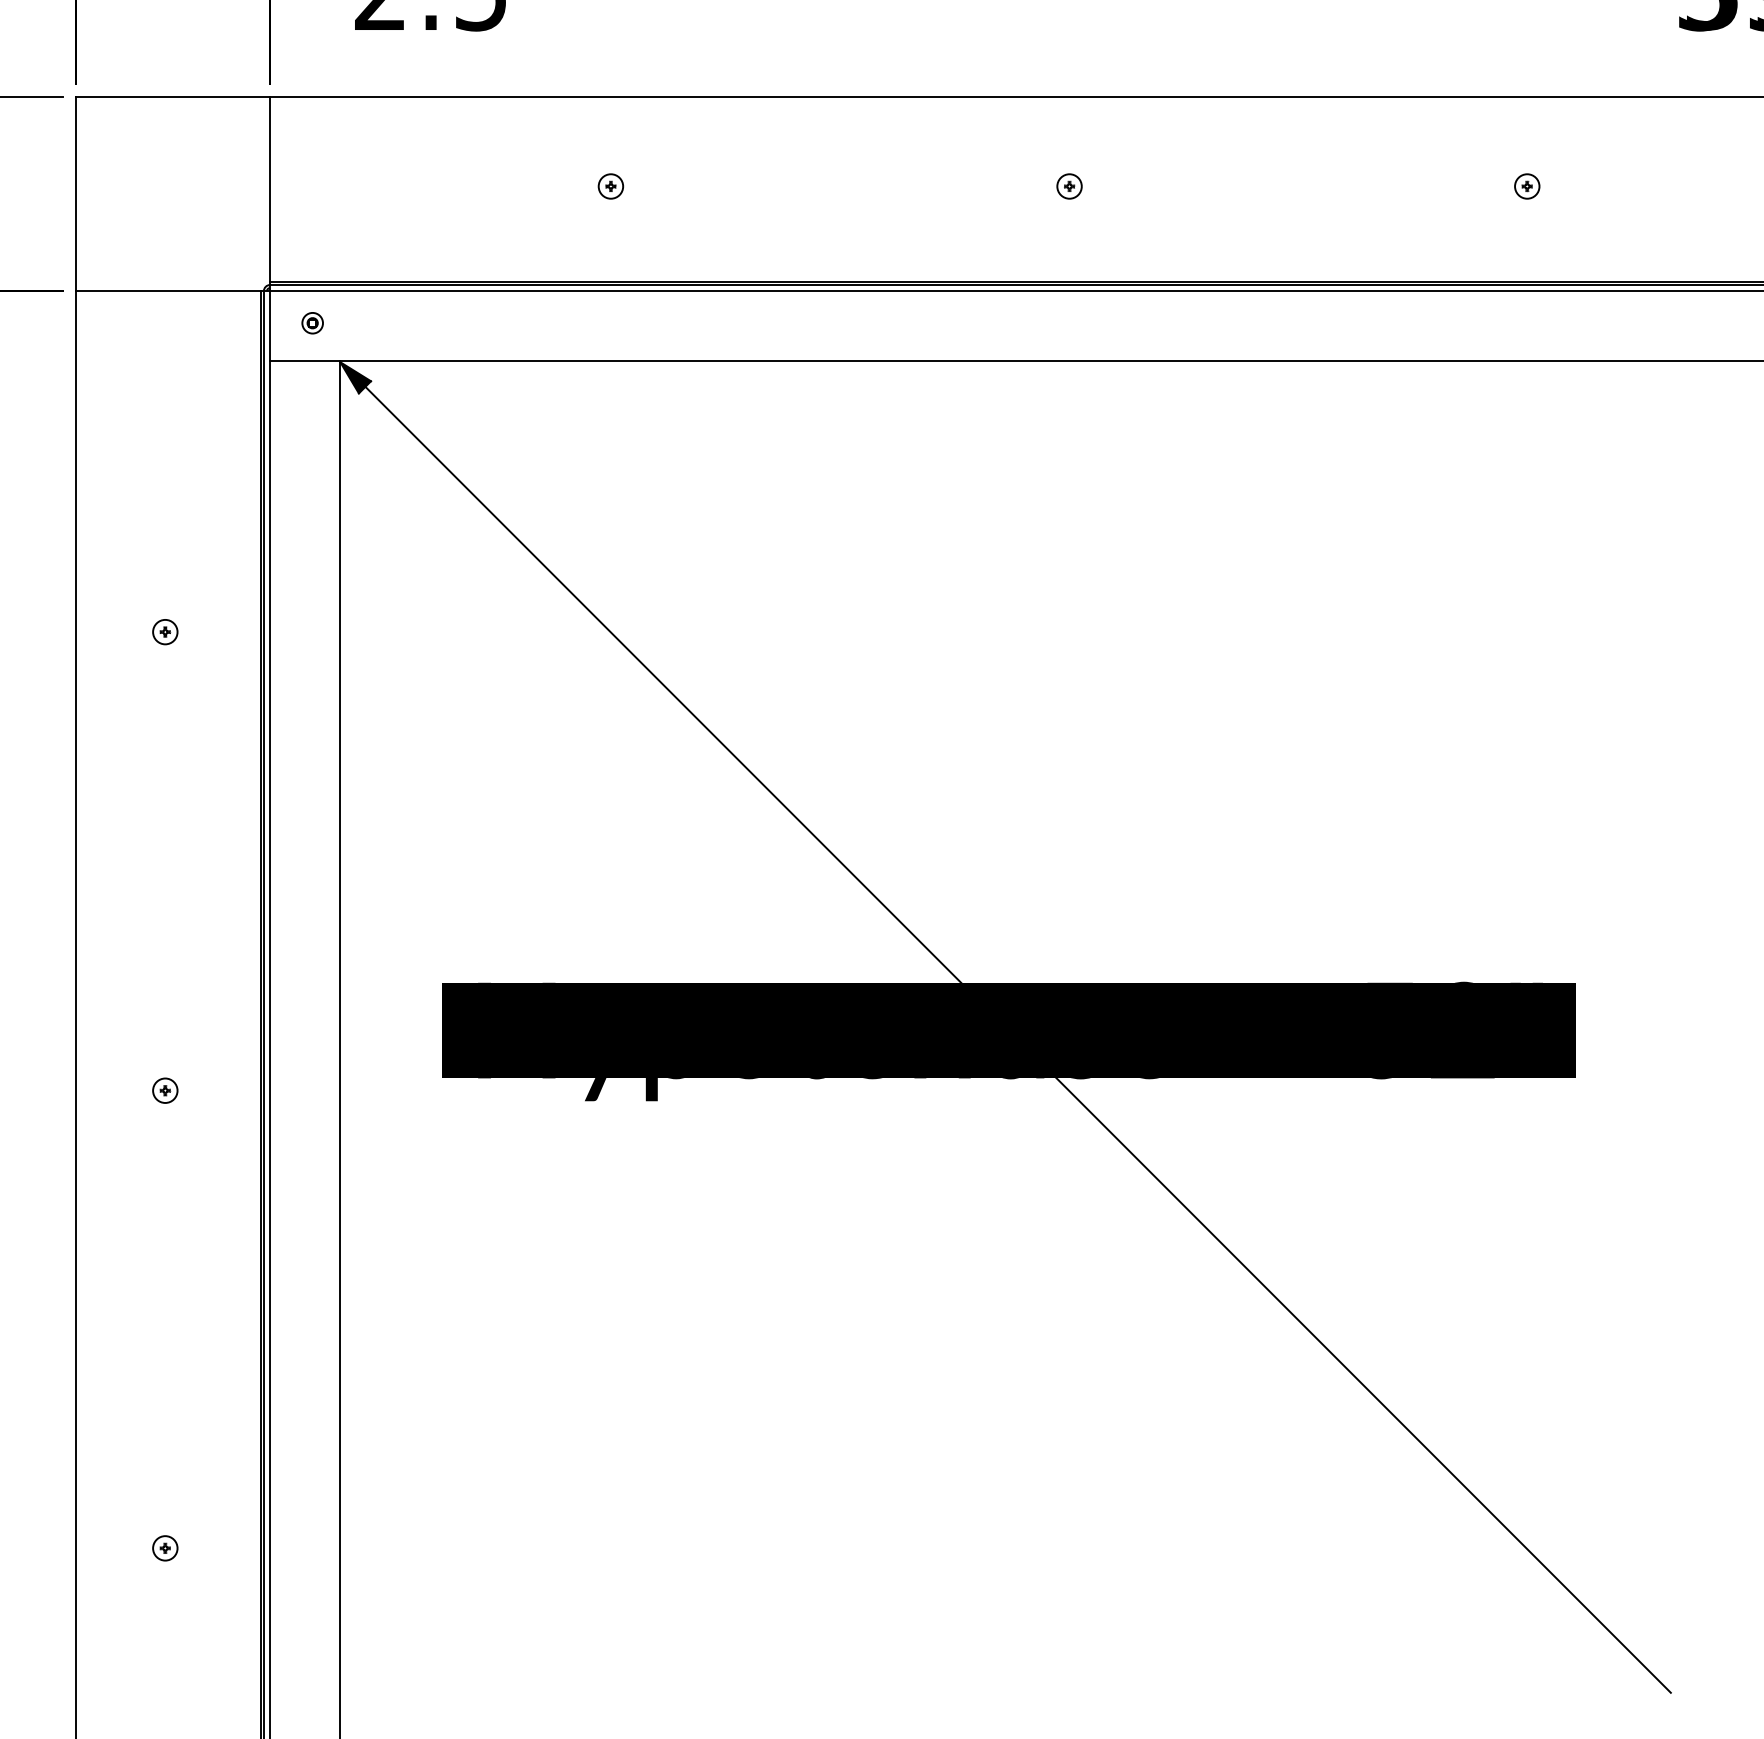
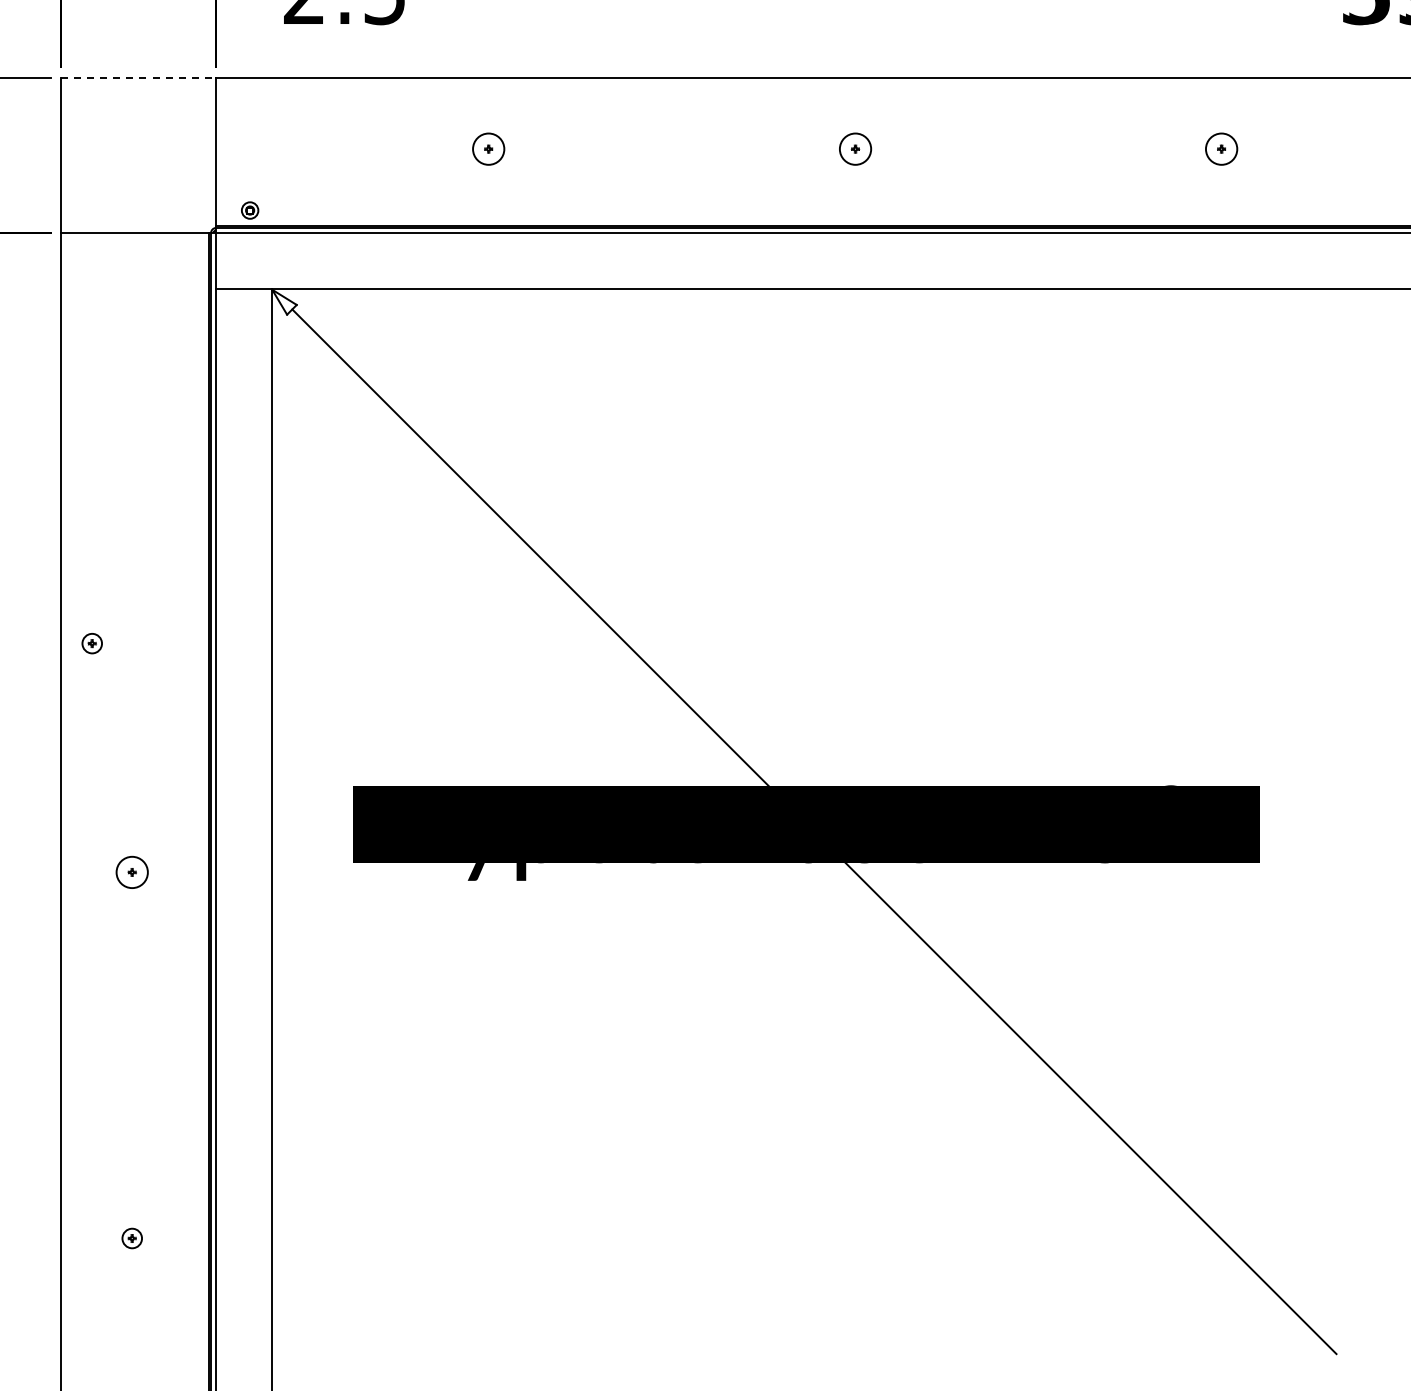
line: (173, 96) -> (138, 77), solid -> dashed
circle: (610, 185) -> (488, 148), size x1.6
circle: (1069, 185) -> (855, 148), size x1.6
circle: (1527, 185) -> (1221, 148), size x1.6
part: (313, 323) -> (250, 210), moved
fill: (355, 376) -> (284, 301), removed
part: (164, 631) -> (91, 643), moved
circle: (165, 1090) -> (132, 872), size x1.6

